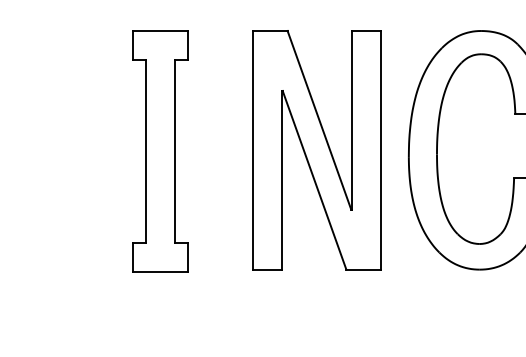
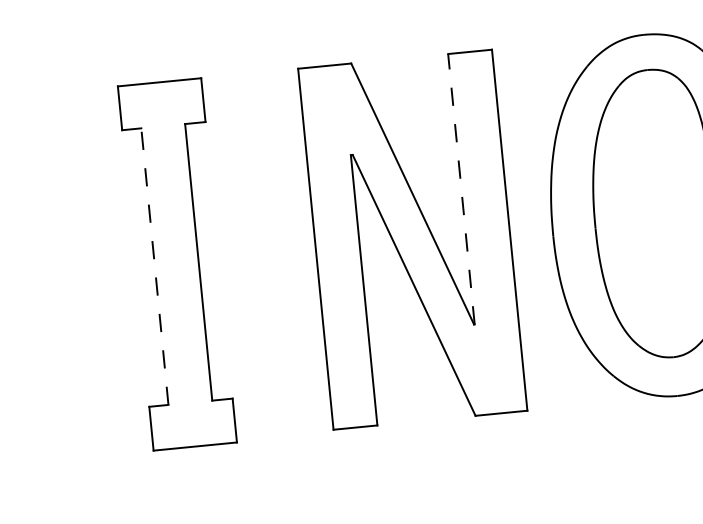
line: (351, 119) -> (461, 187), solid -> dashed
line: (146, 150) -> (155, 265), solid -> dashed

